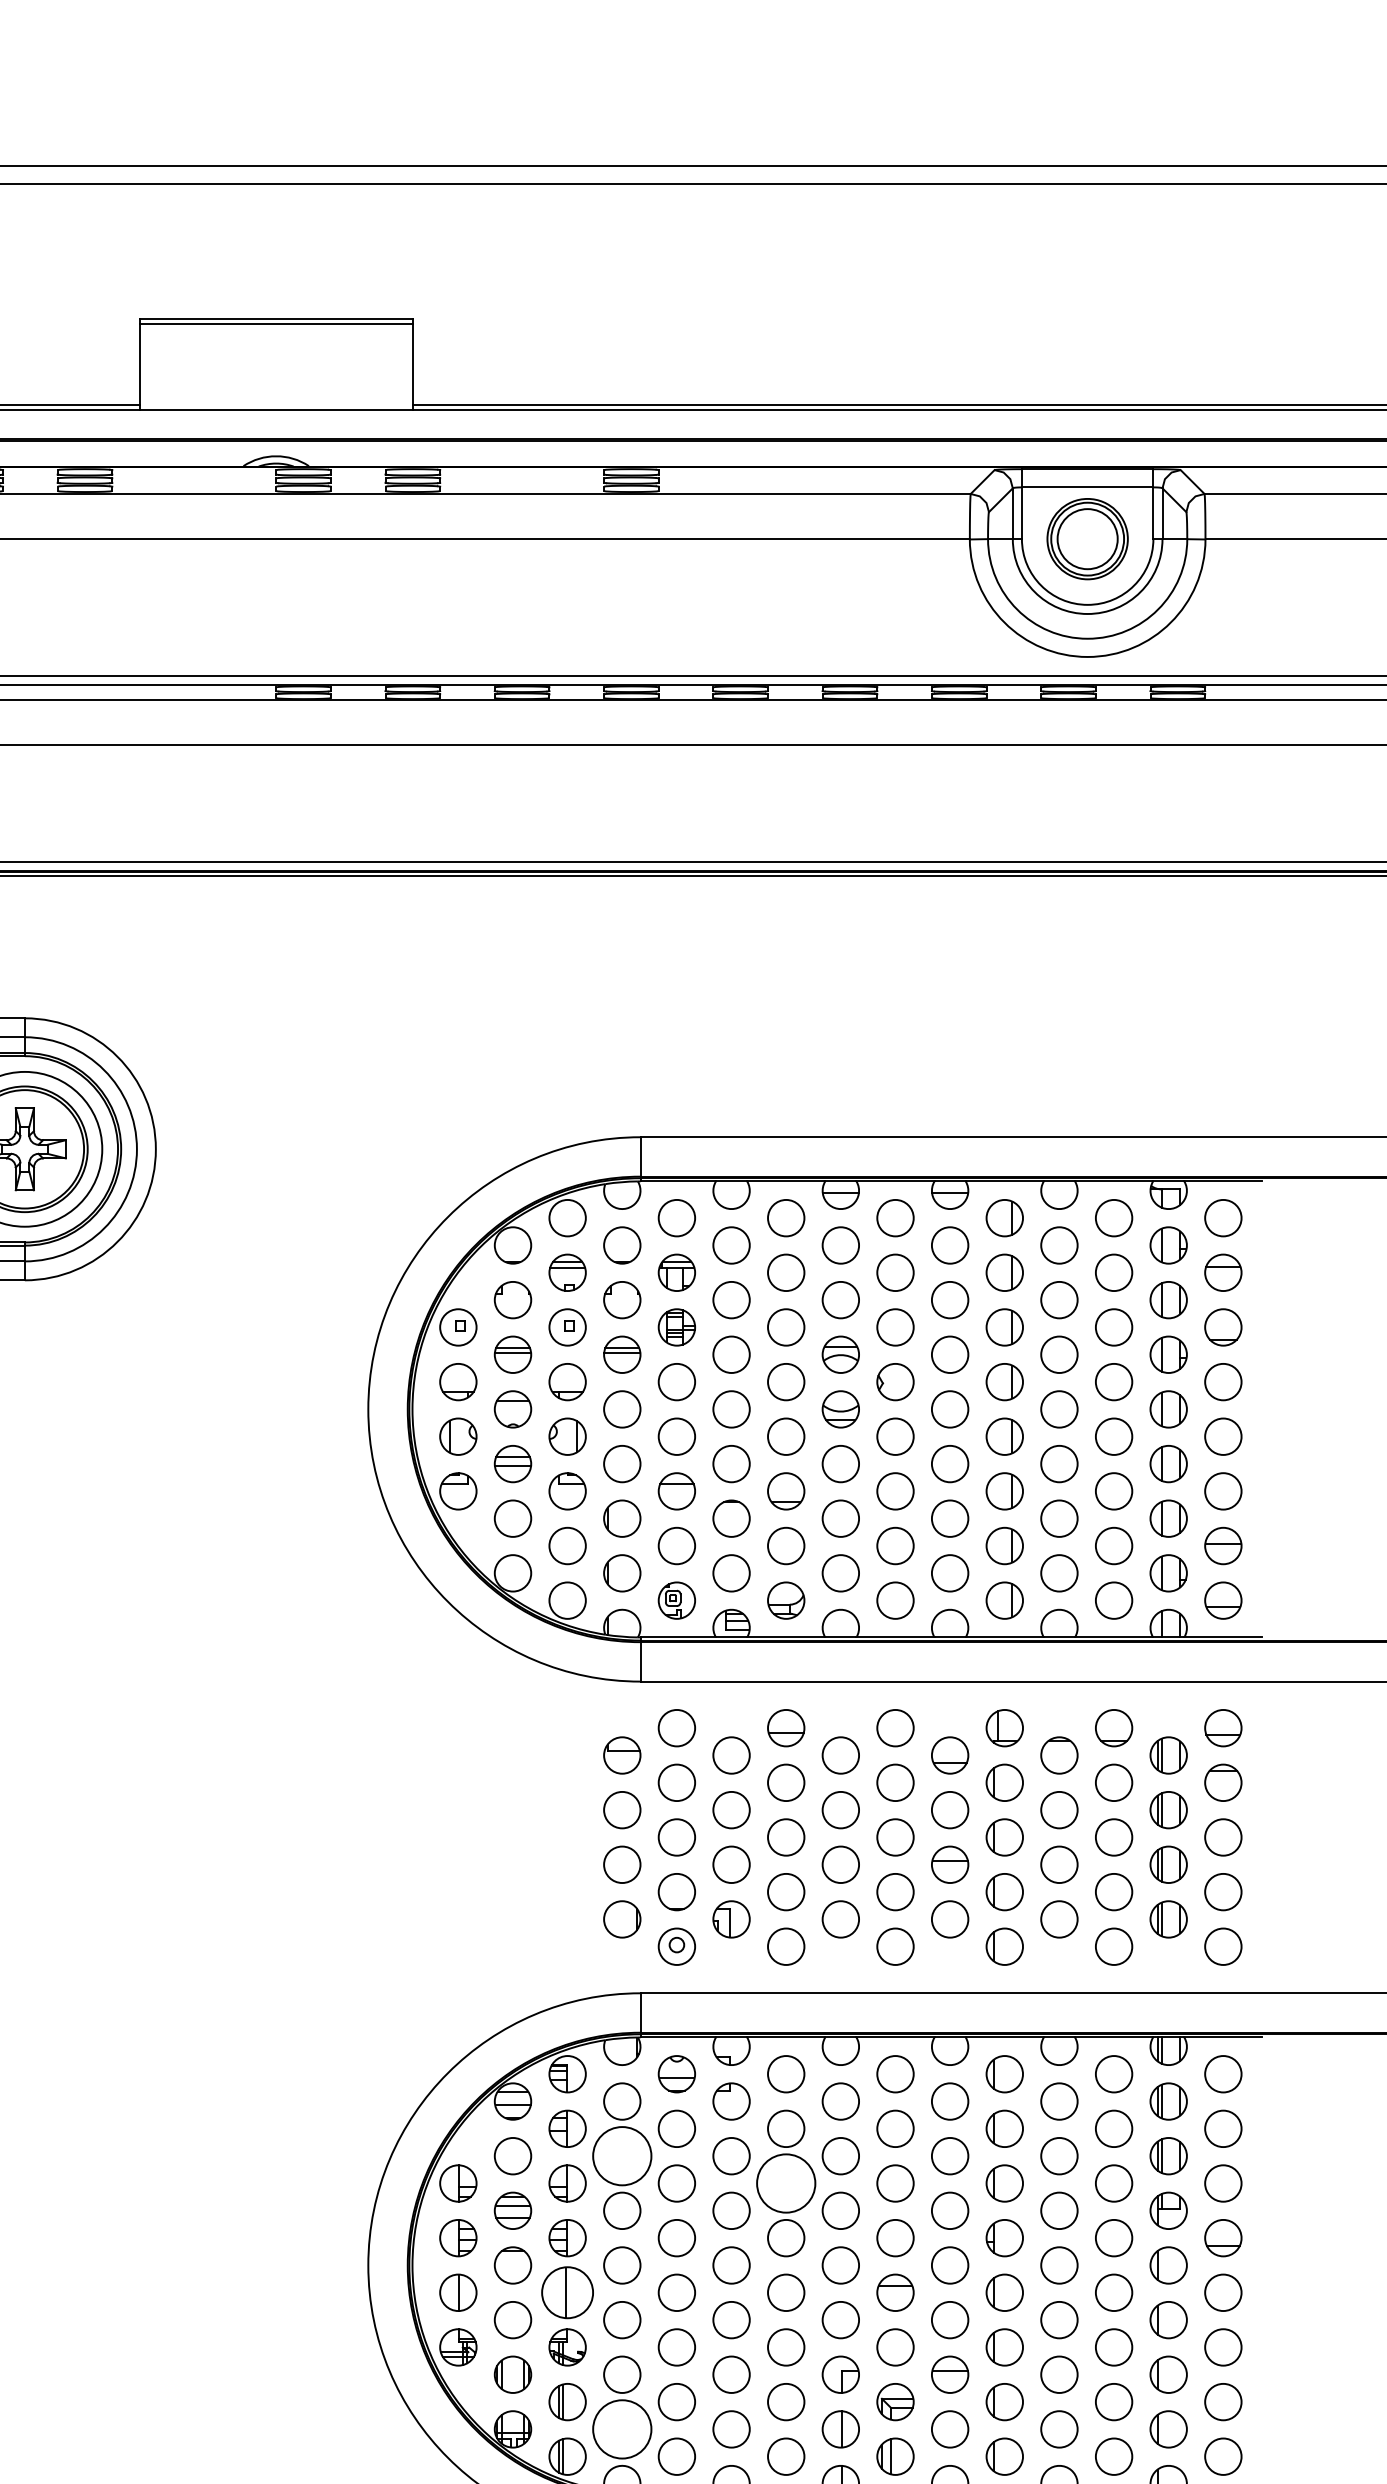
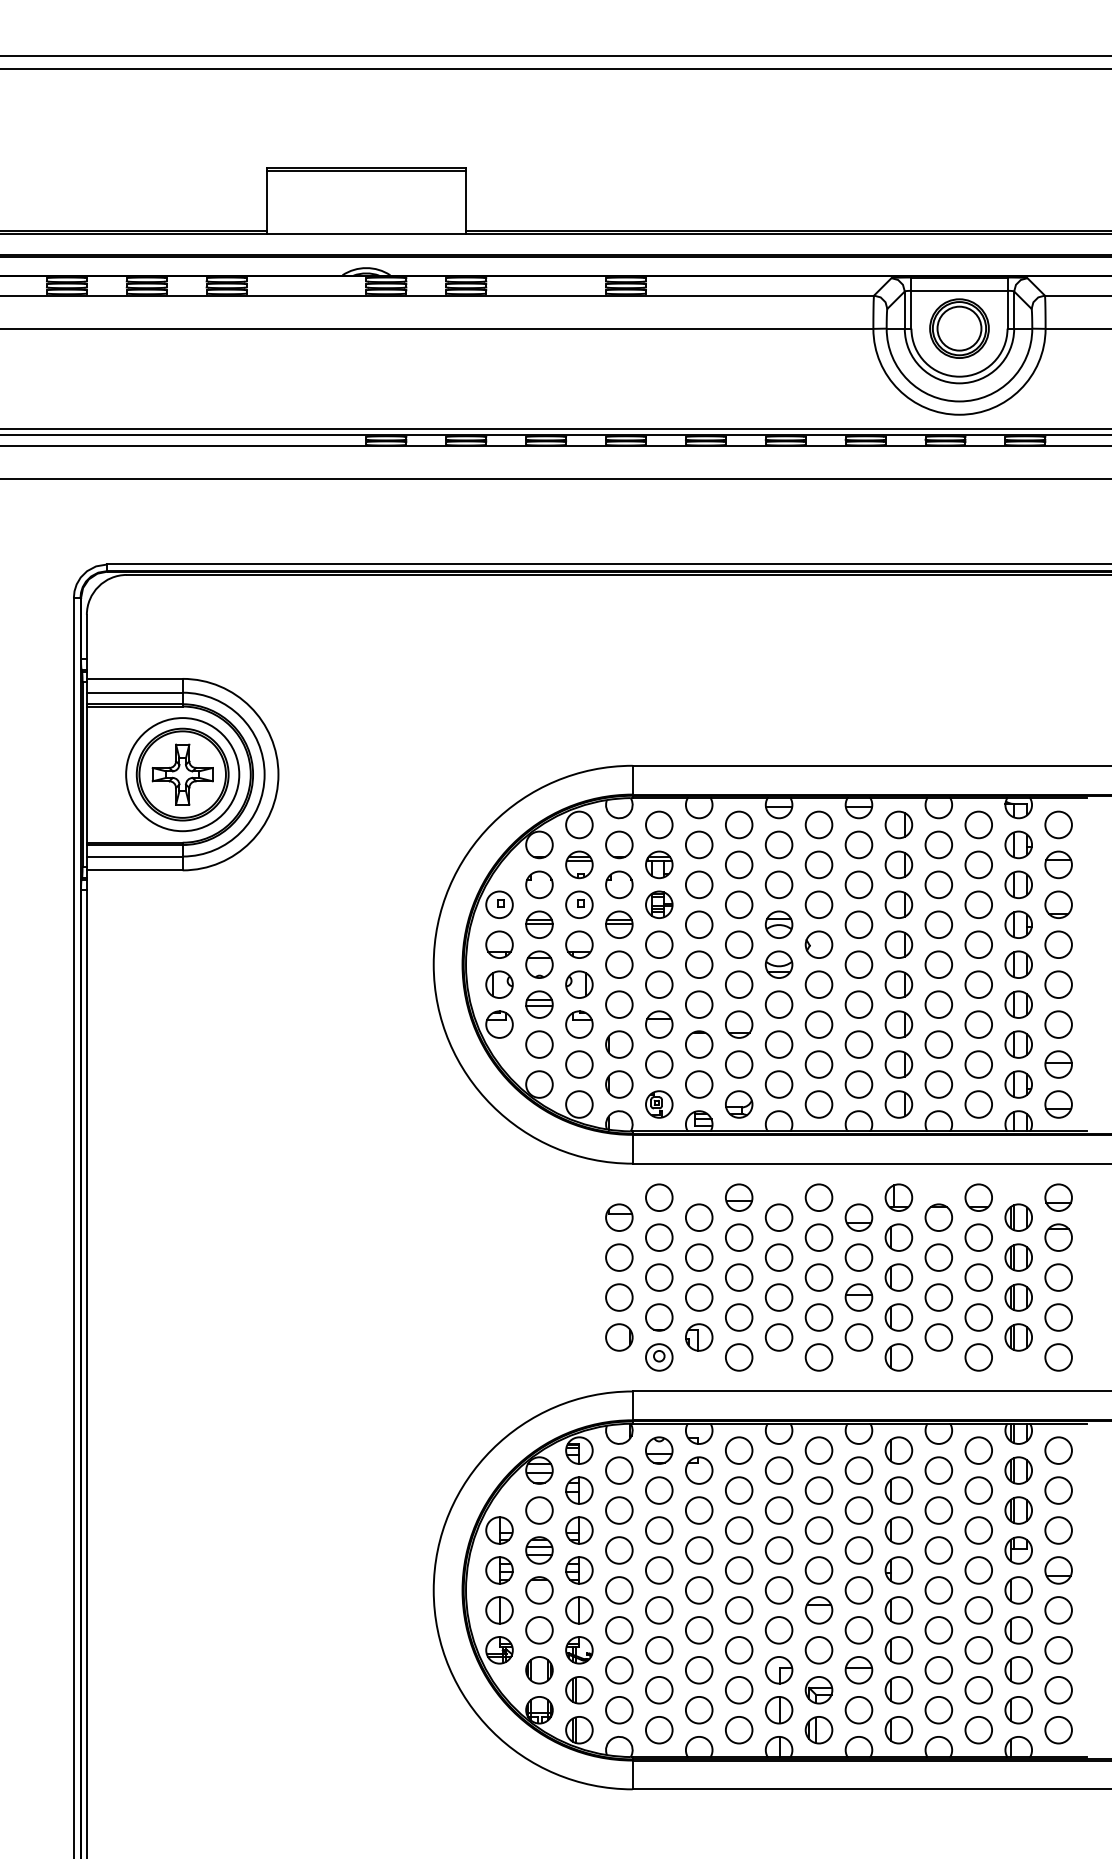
circle: (622, 2156) -> (619, 1510), size x0.62
circle: (785, 2183) -> (738, 1530), size x0.62
part: (567, 2292) -> (579, 1610), size x0.71
circle: (622, 2428) -> (619, 1709), size x0.62

